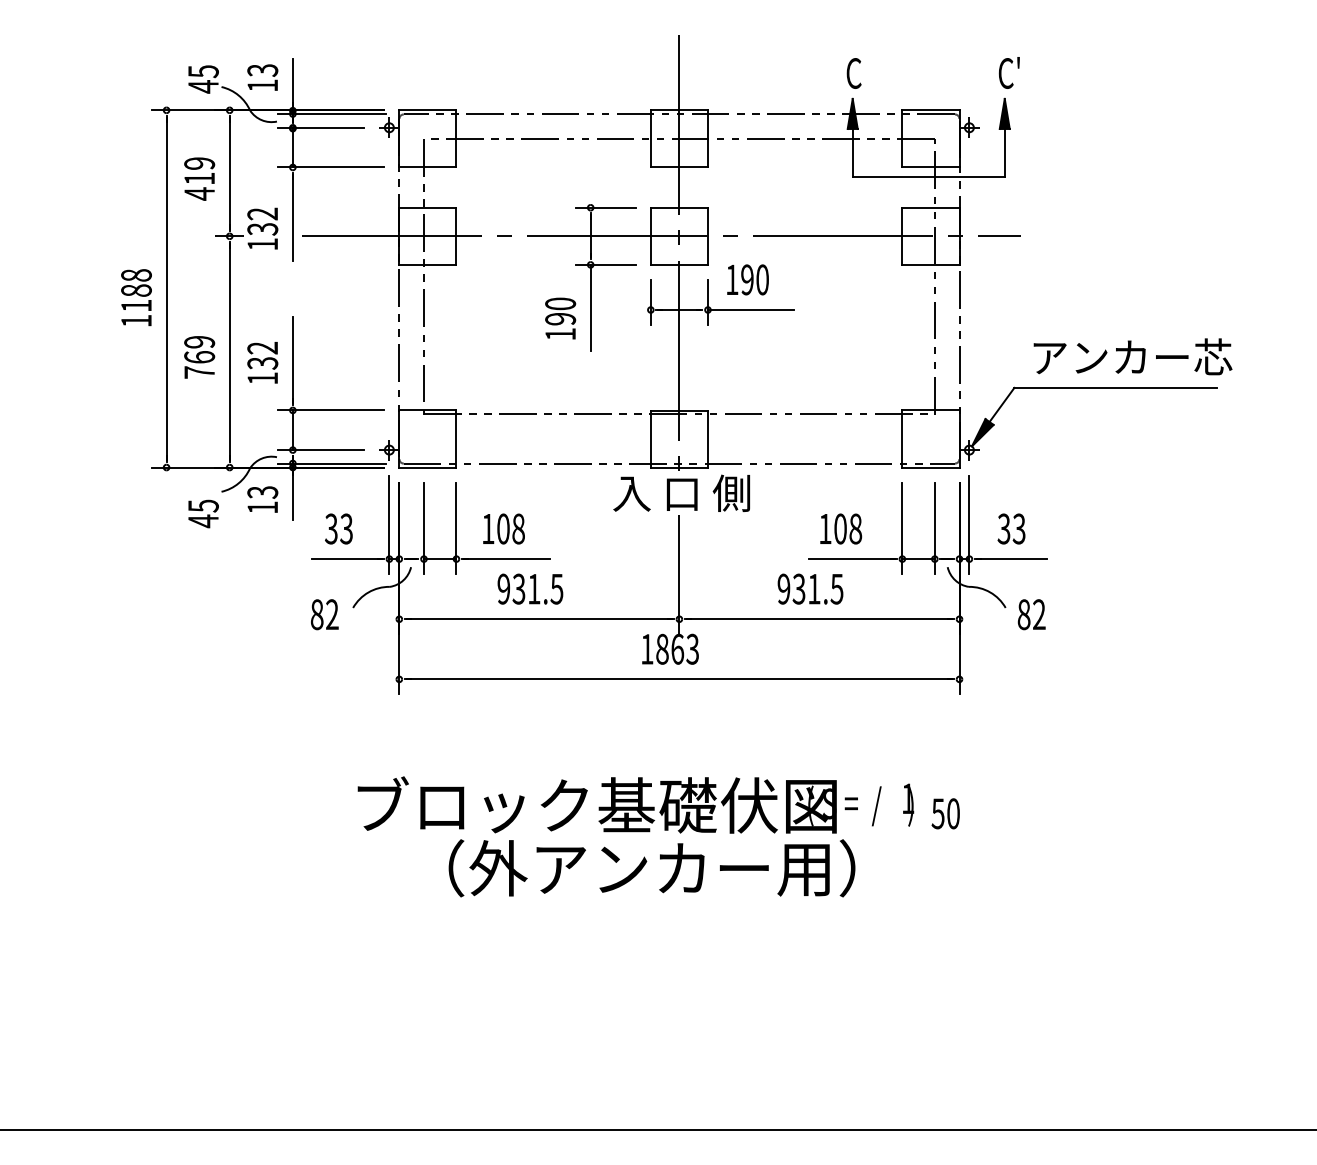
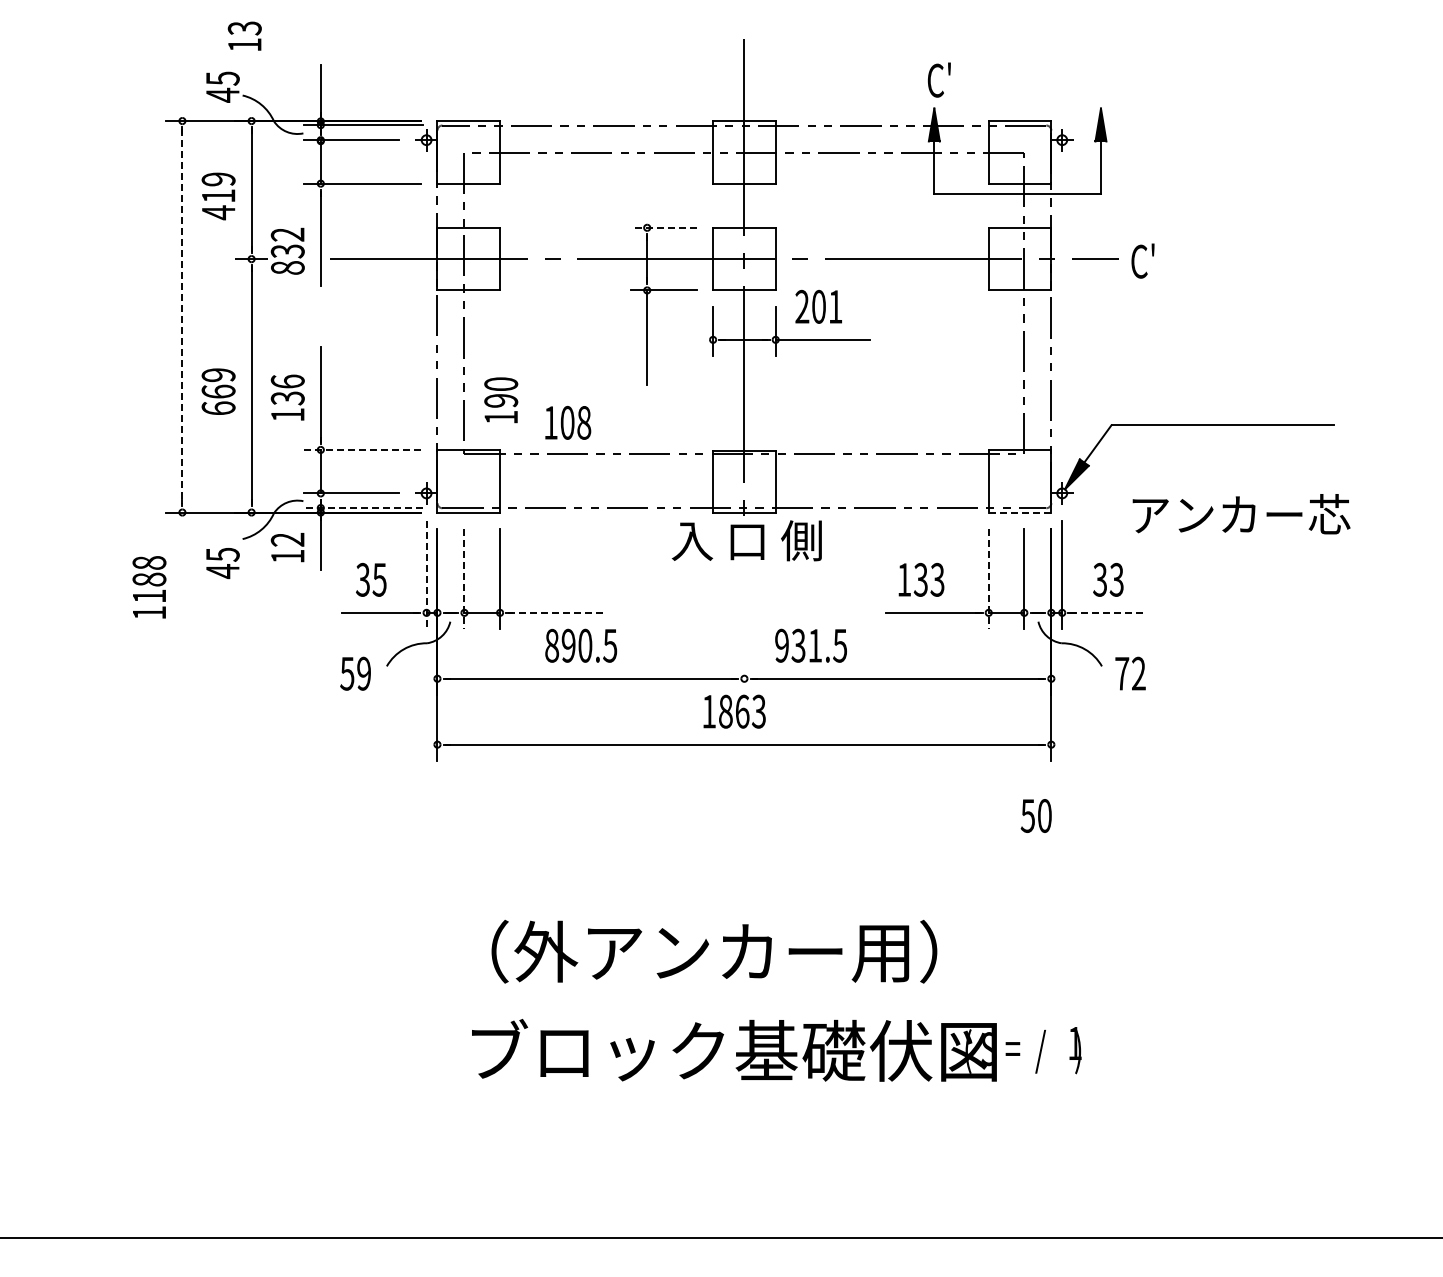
text: (866, 62) -> (949, 68), C -> C'
text: (1008, 72) -> (1142, 260), moved
text: (262, 76) -> (244, 35), moved
line: (605, 207) -> (663, 227), solid -> dashed
text: (262, 243) -> (287, 267), 132 -> 832
text: (747, 279) -> (818, 306), 190 -> 201
line: (166, 289) -> (182, 317), solid -> dashed
text: (136, 297) -> (149, 587), moved
text: (560, 318) -> (501, 400), moved
text: (262, 347) -> (287, 381), 132 -> 136
text: (1133, 357) -> (1241, 514), moved
text: (199, 372) -> (218, 408), 769 -> 669
line: (330, 410) -> (362, 449), solid -> dashed
line: (331, 463) -> (363, 508), solid -> dashed
line: (930, 467) -> (1019, 512), solid -> dashed
text: (262, 492) -> (287, 539), 13 -> 12
line: (389, 525) -> (426, 575), solid -> dashed
text: (346, 528) -> (379, 579), 33 -> 35
line: (423, 528) -> (464, 579), solid -> dashed
text: (504, 528) -> (568, 422), moved
text: (847, 528) -> (928, 579), 108 -> 133
line: (902, 528) -> (988, 579), solid -> dashed
line: (507, 558) -> (556, 612), solid -> dashed
line: (1012, 558) -> (1109, 612), solid -> dashed
line: (679, 574) -> (744, 629), removed
text: (518, 588) -> (568, 645), 931.5 -> 890.5
text: (809, 588) -> (810, 645), moved
text: (324, 614) -> (355, 673), 82 -> 59
text: (1024, 614) -> (1122, 673), 82 -> 72
text: (635, 805) -> (776, 1050), moved
text: (945, 813) -> (1035, 815), moved

